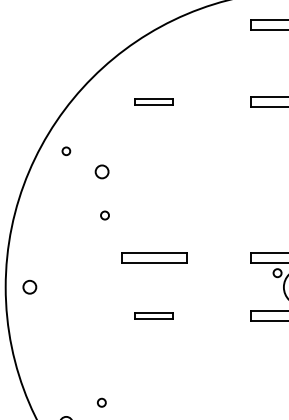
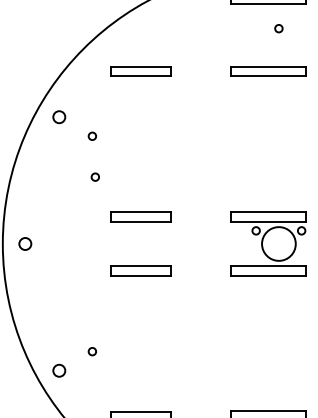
part: (153, 102) -> (140, 71), size x1.67
circle: (66, 151) -> (59, 117), size x1.67
circle: (100, 170) -> (91, 135), size x0.62
part: (153, 315) -> (140, 270), size x1.67

